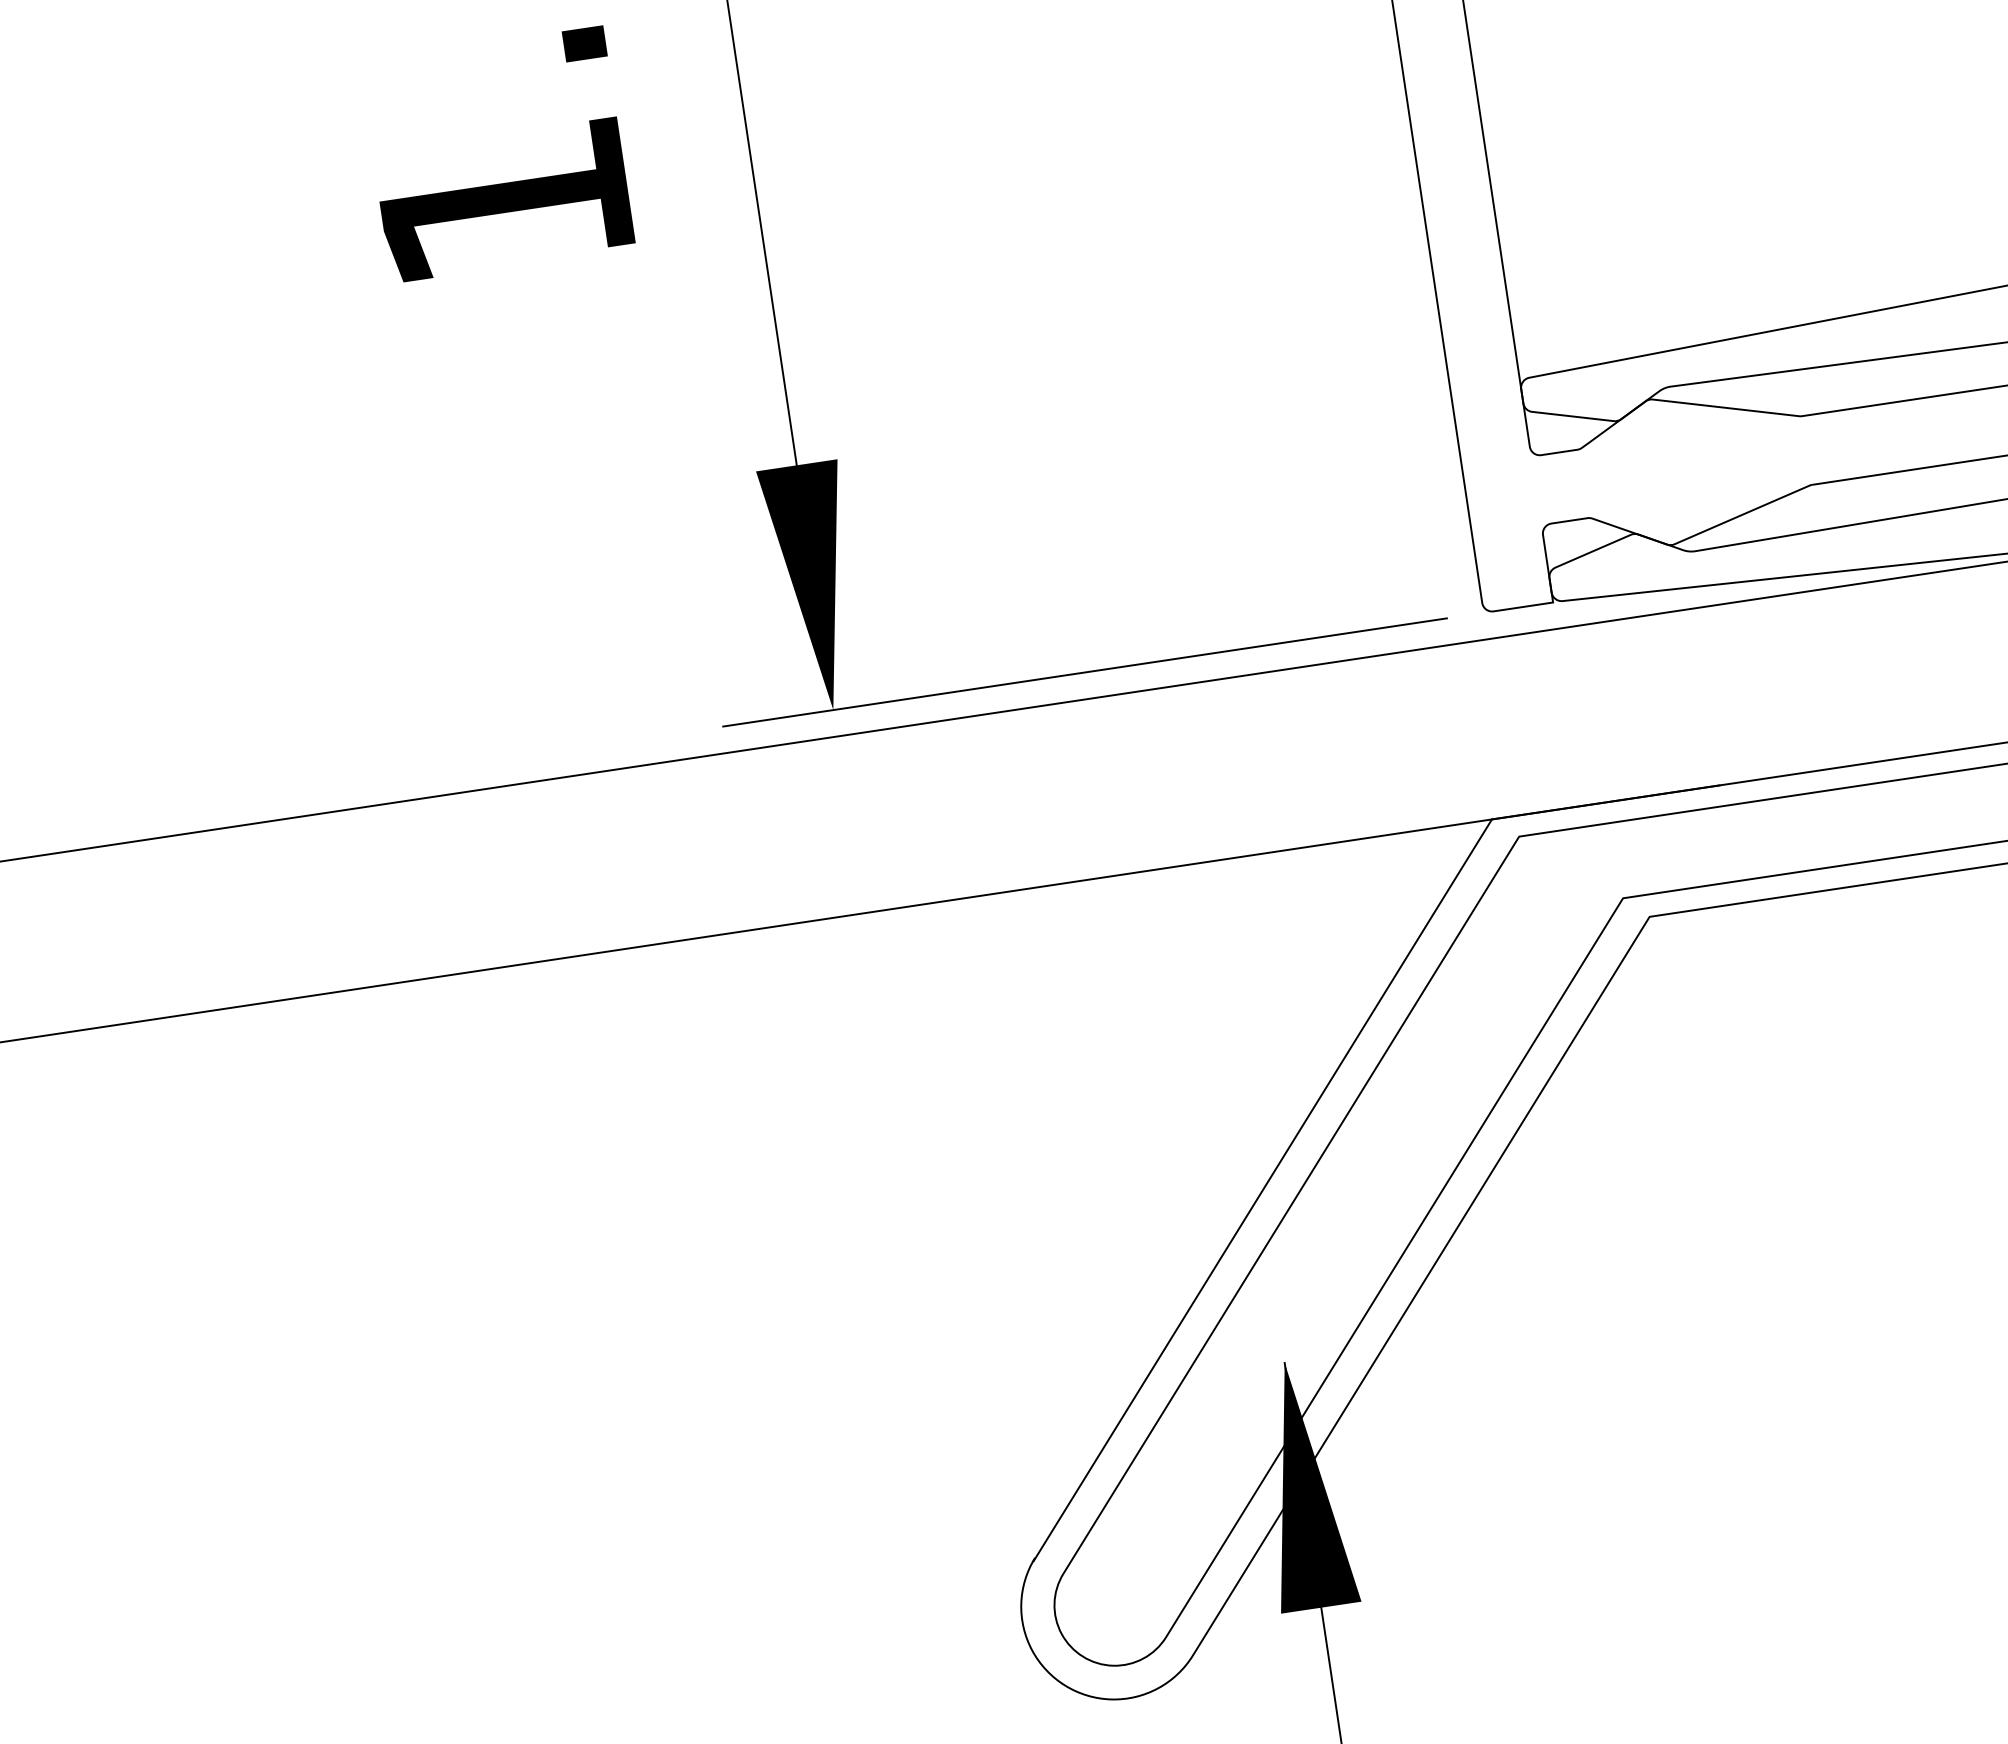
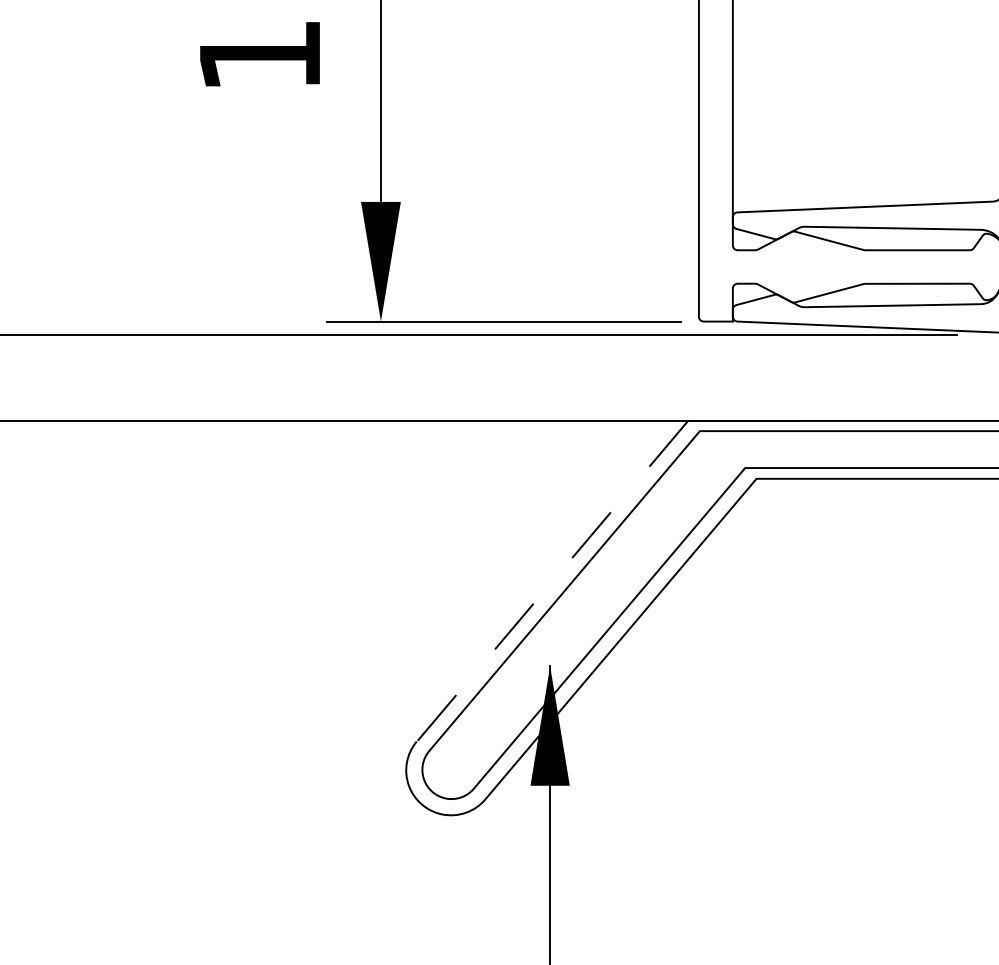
line: (1263, 1189) -> (552, 581), solid -> dashed

